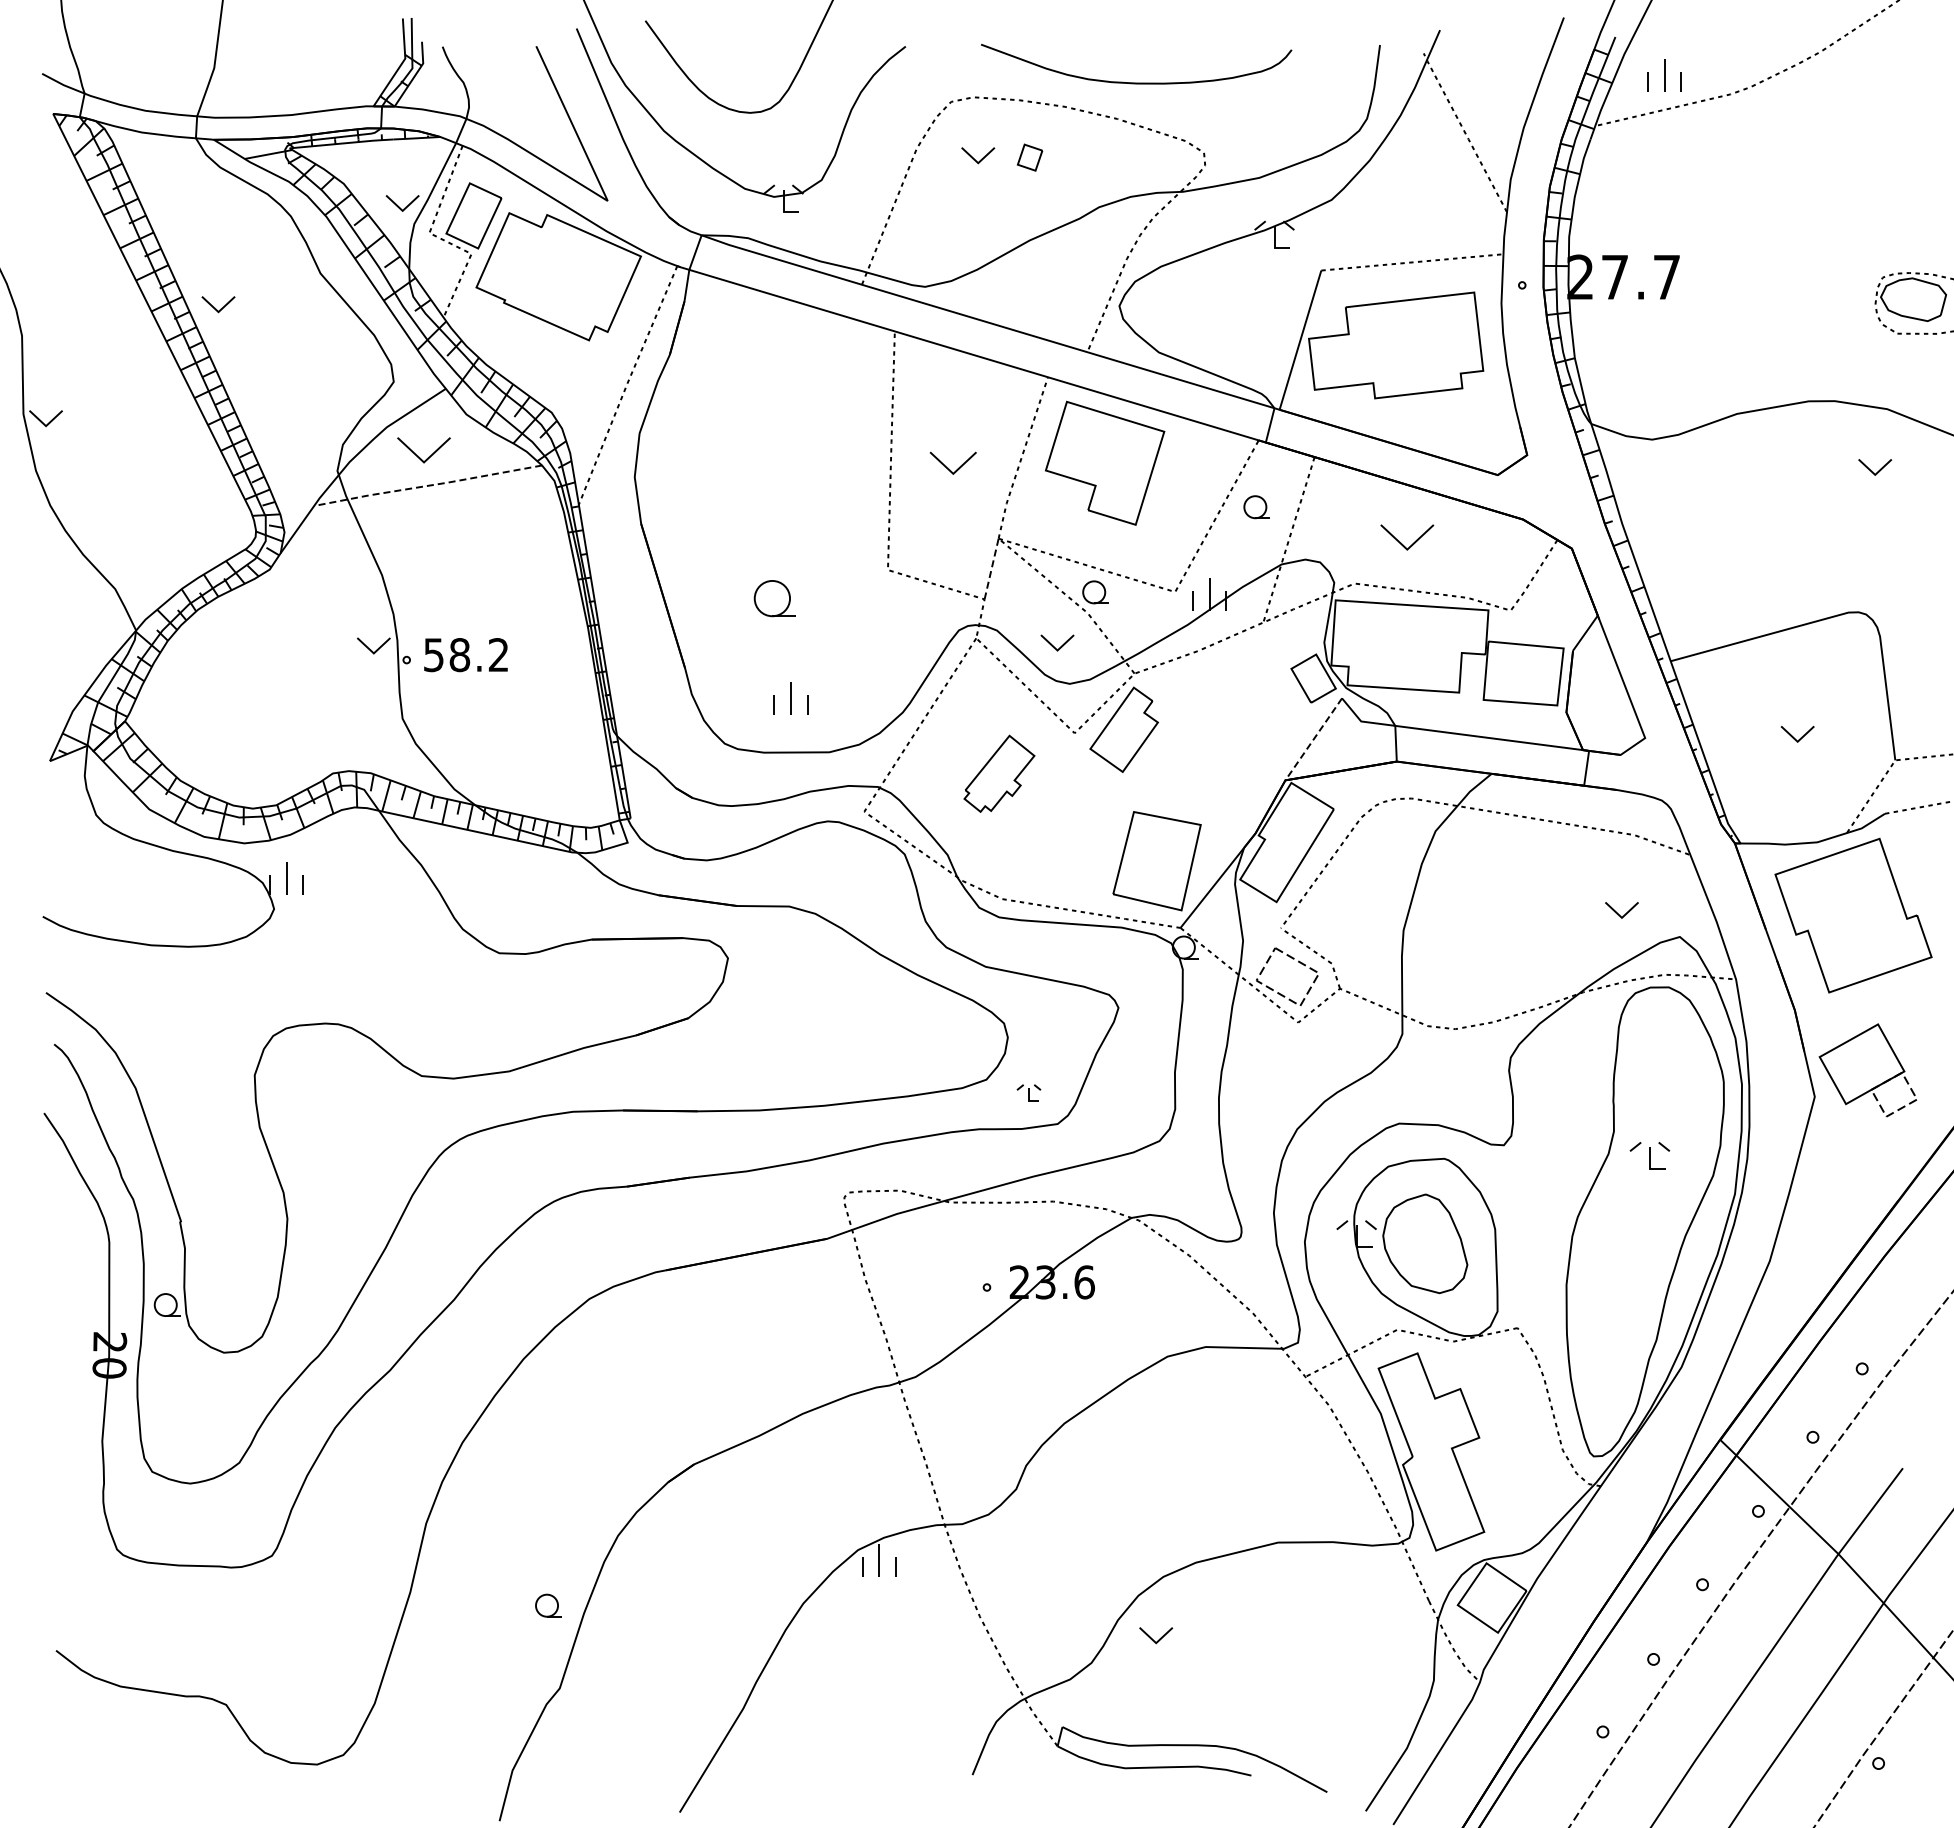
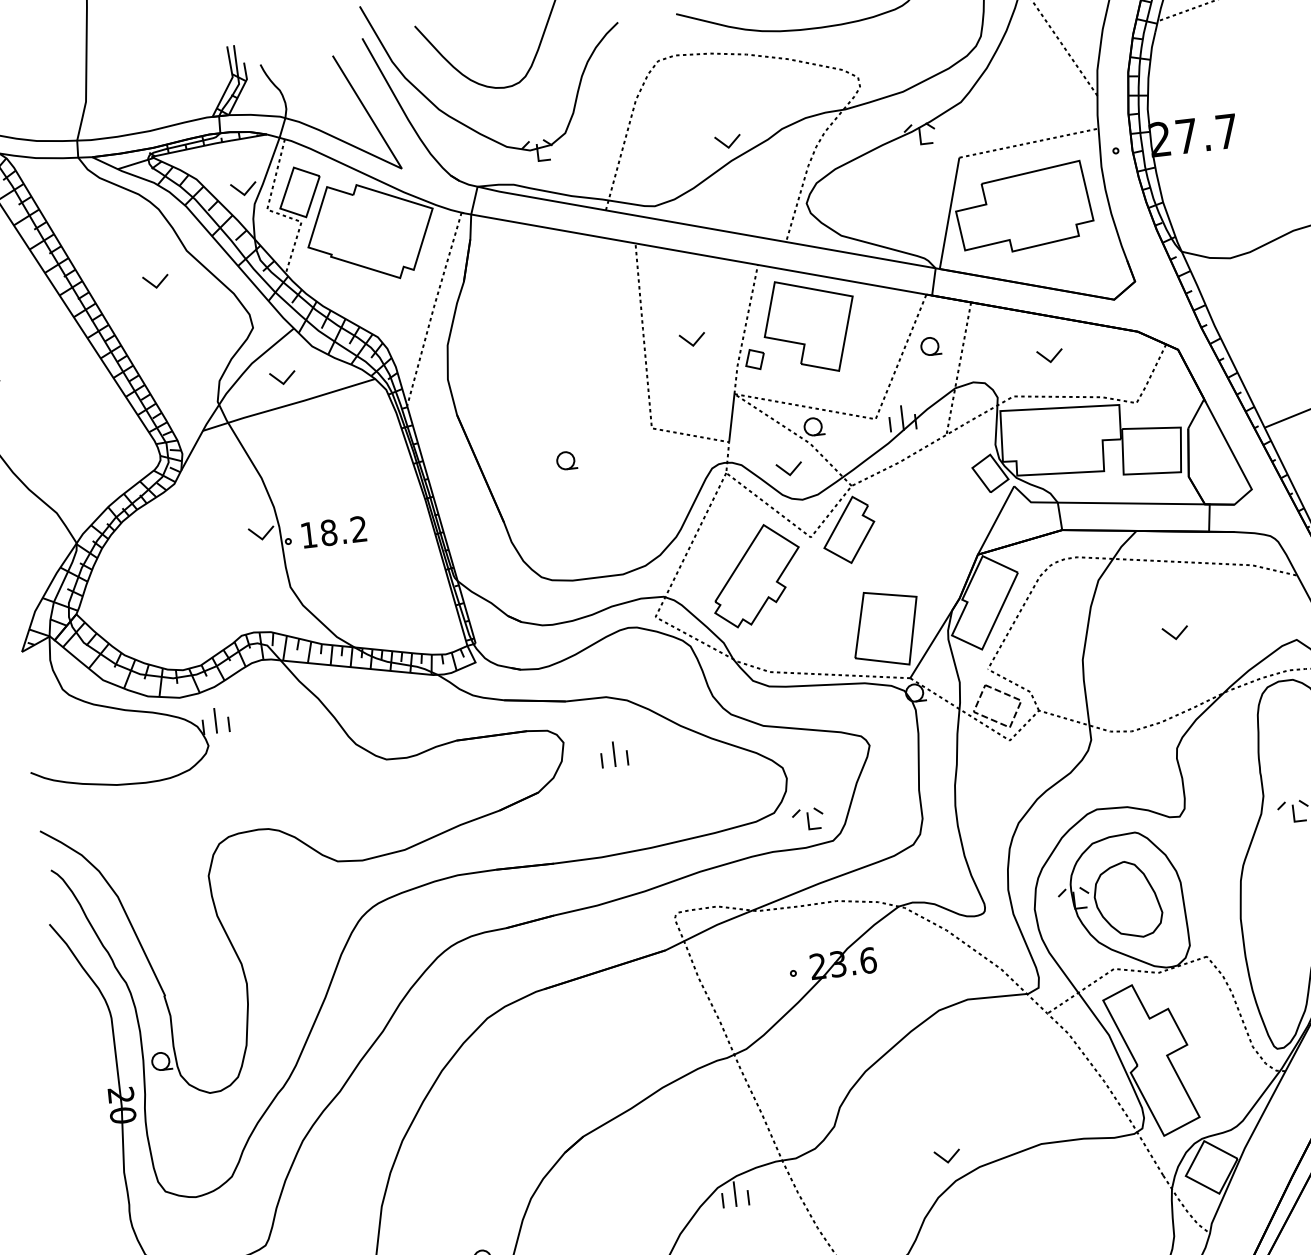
part: (978, 155) -> (728, 141), moved
part: (1029, 157) -> (754, 359), moved
part: (218, 304) -> (155, 281), moved
part: (424, 450) -> (283, 378), size x0.62
part: (952, 462) -> (691, 339), size x0.71
line: (428, 485) -> (289, 404), dashed -> solid
part: (1407, 537) -> (1050, 356), size x0.62
line: (991, 568) -> (731, 417), dashed -> solid
part: (774, 598) -> (566, 460), size x0.62
text: (433, 655) -> (308, 535), 58.2 -> 18.2
part: (790, 698) -> (613, 754), moved
line: (1313, 739) -> (995, 520), dashed -> solid
part: (999, 773) -> (756, 575), size x1.67
part: (1621, 910) -> (1175, 633), moved
part: (1028, 1092) -> (807, 819), size x1.67
part: (1156, 1635) -> (947, 1156), moved

